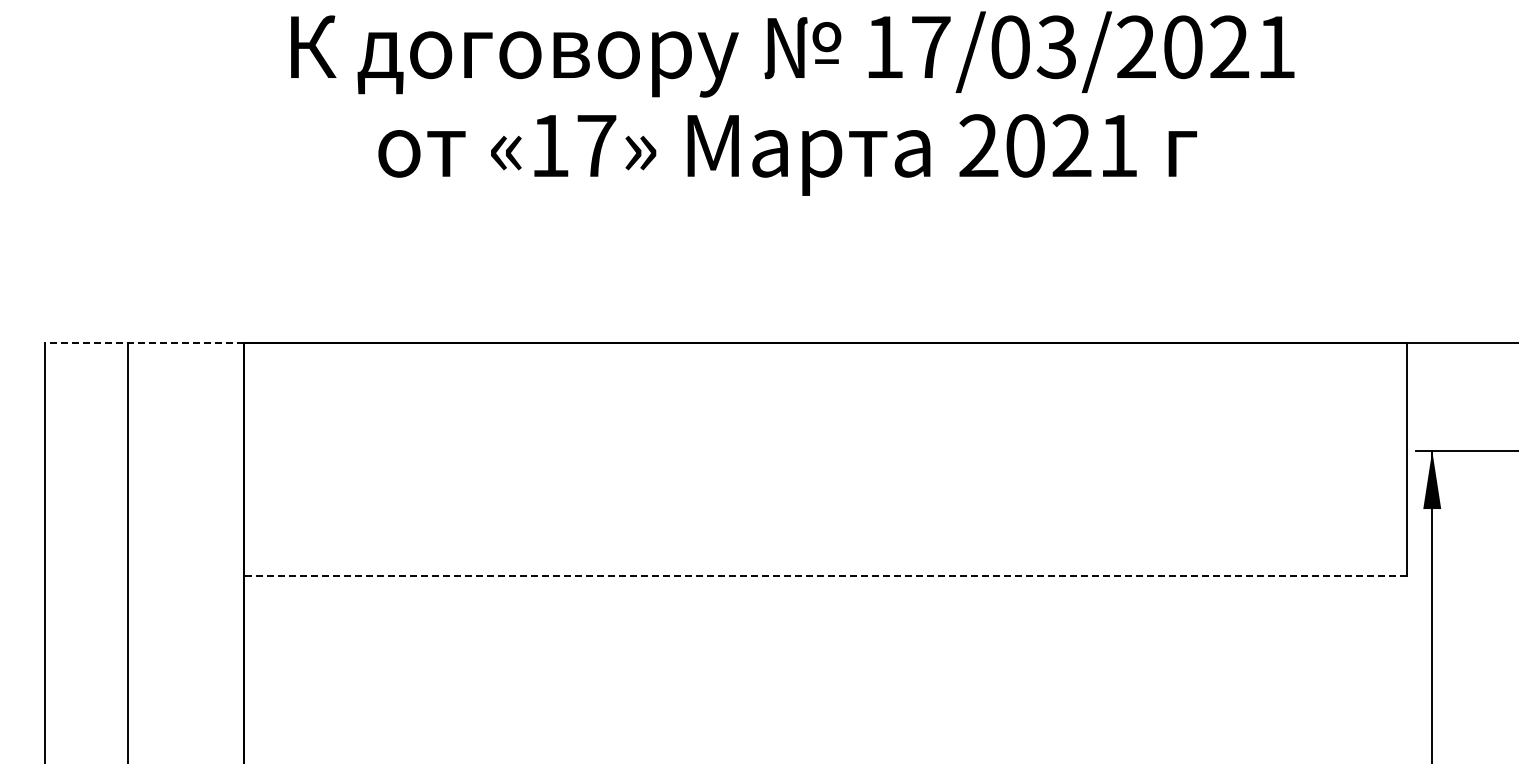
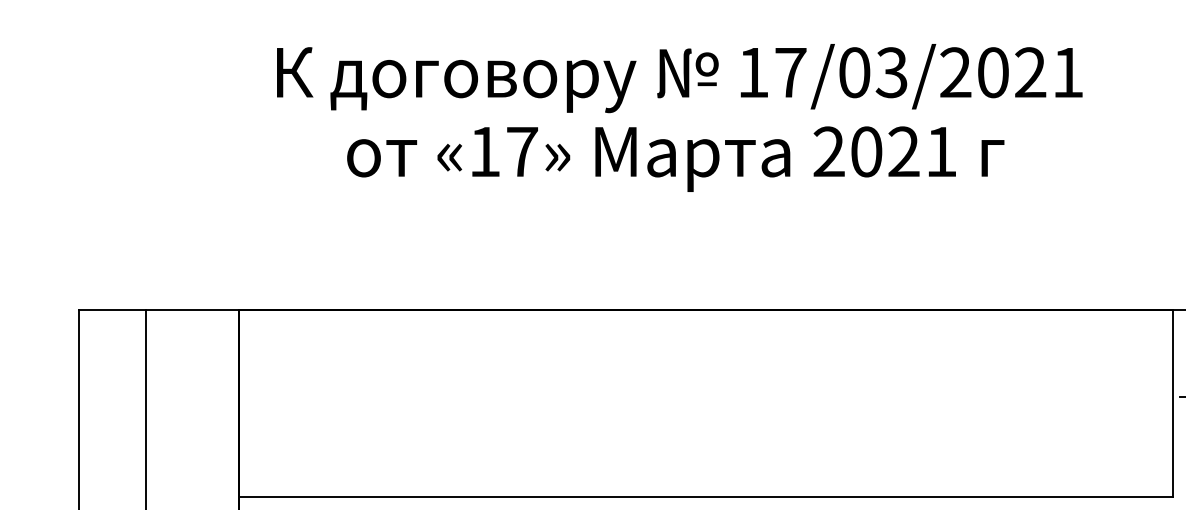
line: (144, 343) -> (159, 310), dashed -> solid
line: (825, 575) -> (706, 496), dashed -> solid

